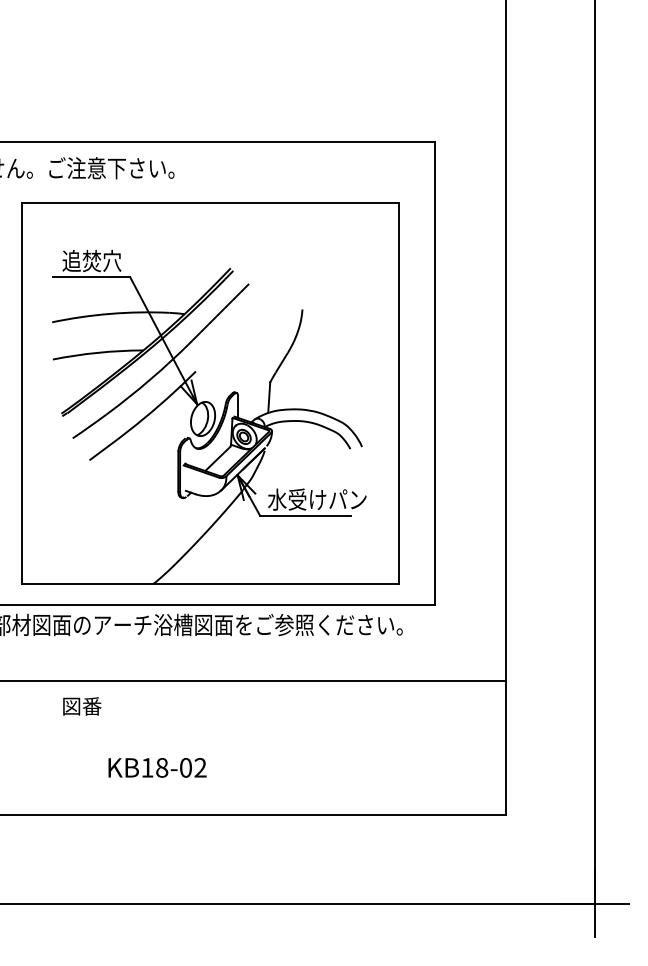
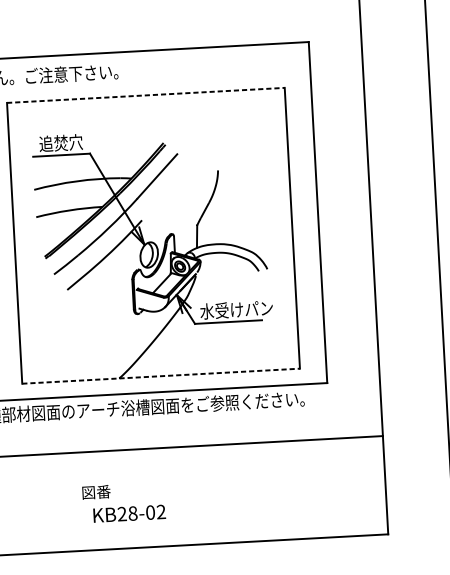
line: (210, 202) -> (146, 95), solid -> dashed
line: (210, 583) -> (161, 375), solid -> dashed
text: (82, 706) -> (96, 492), moved
text: (147, 767) -> (122, 513), KB18-02 -> KB28-02

